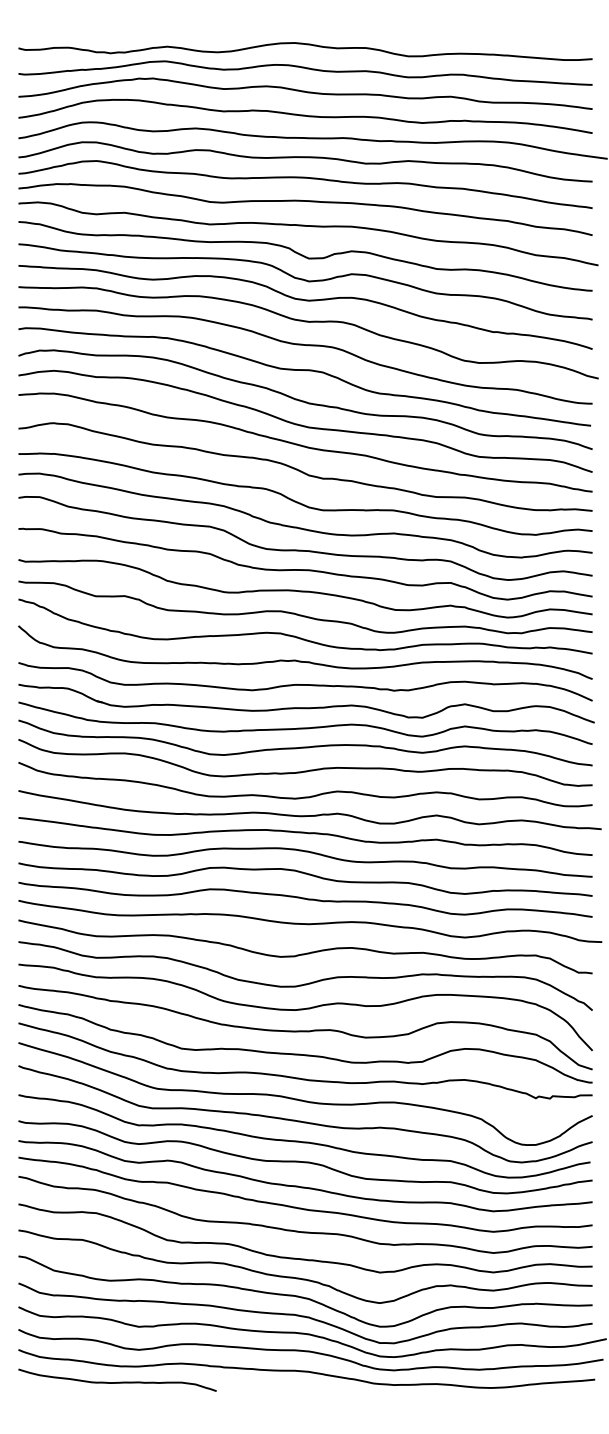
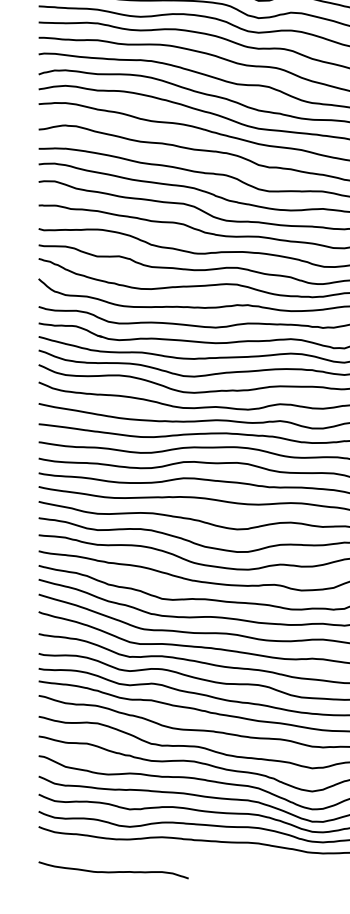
curve: (118, 1381) -> (114, 871), moved

